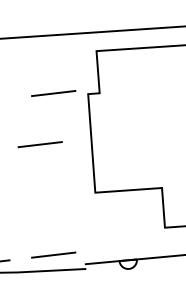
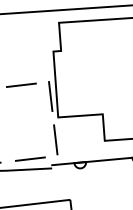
line: (53, 92) -> (30, 50), removed
line: (83, 161) -> (50, 96), added
line: (91, 225) -> (55, 139), added

